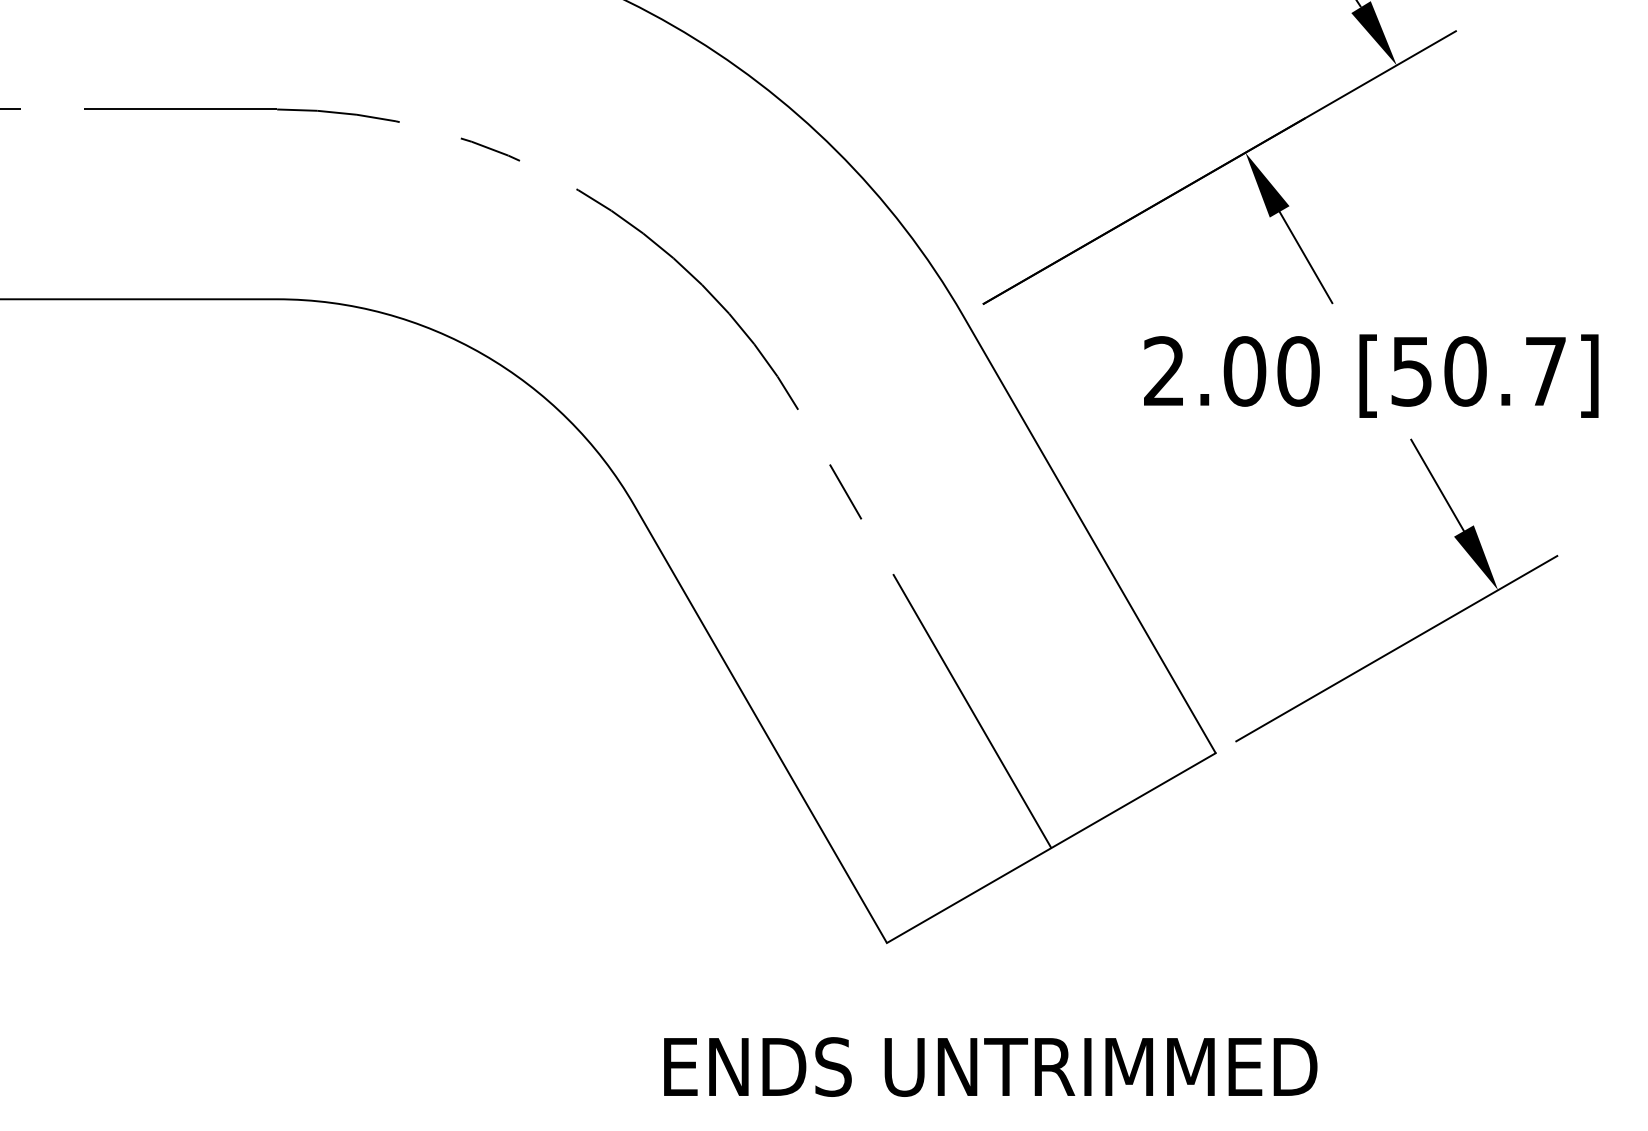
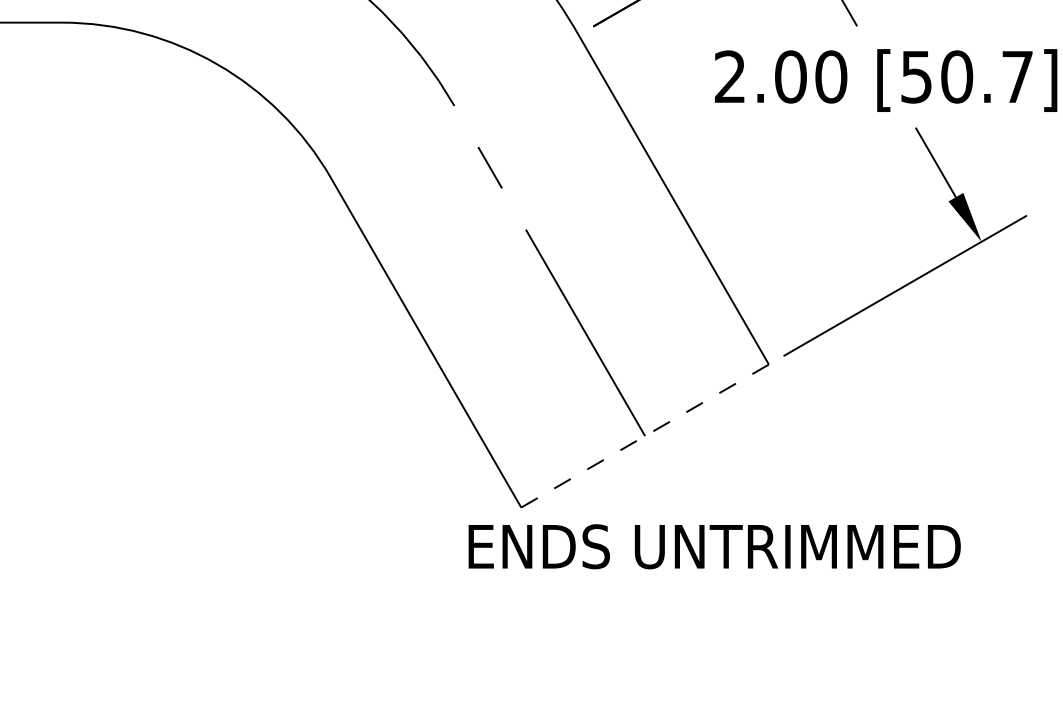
line: (1051, 848) -> (645, 436), solid -> dashed
text: (990, 1066) -> (714, 546), moved

